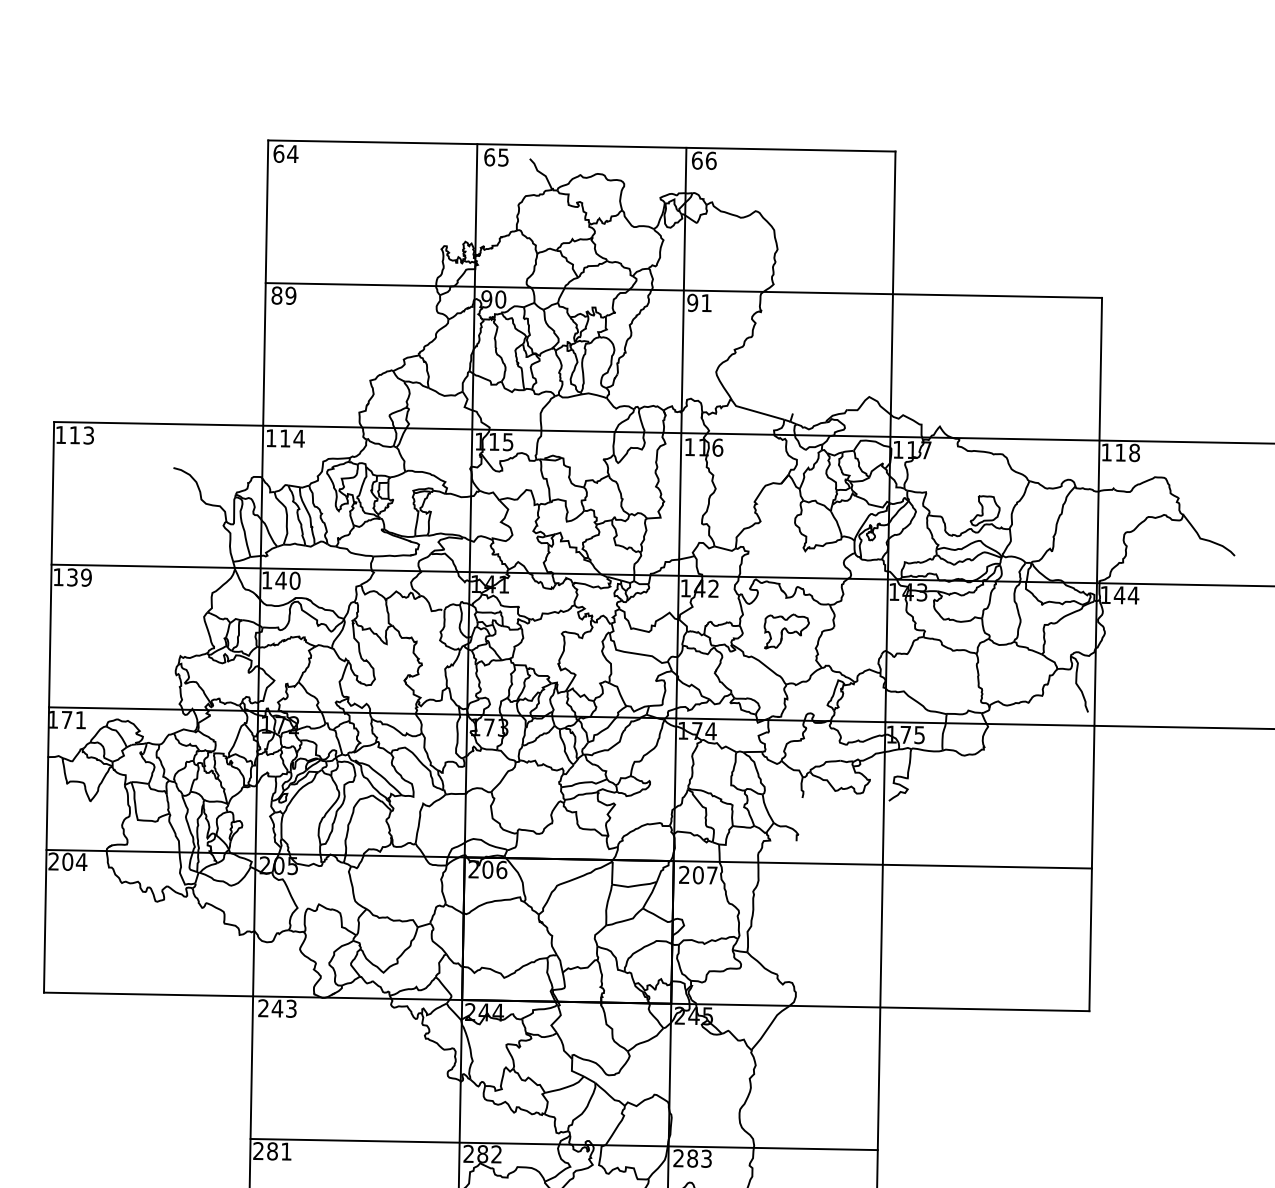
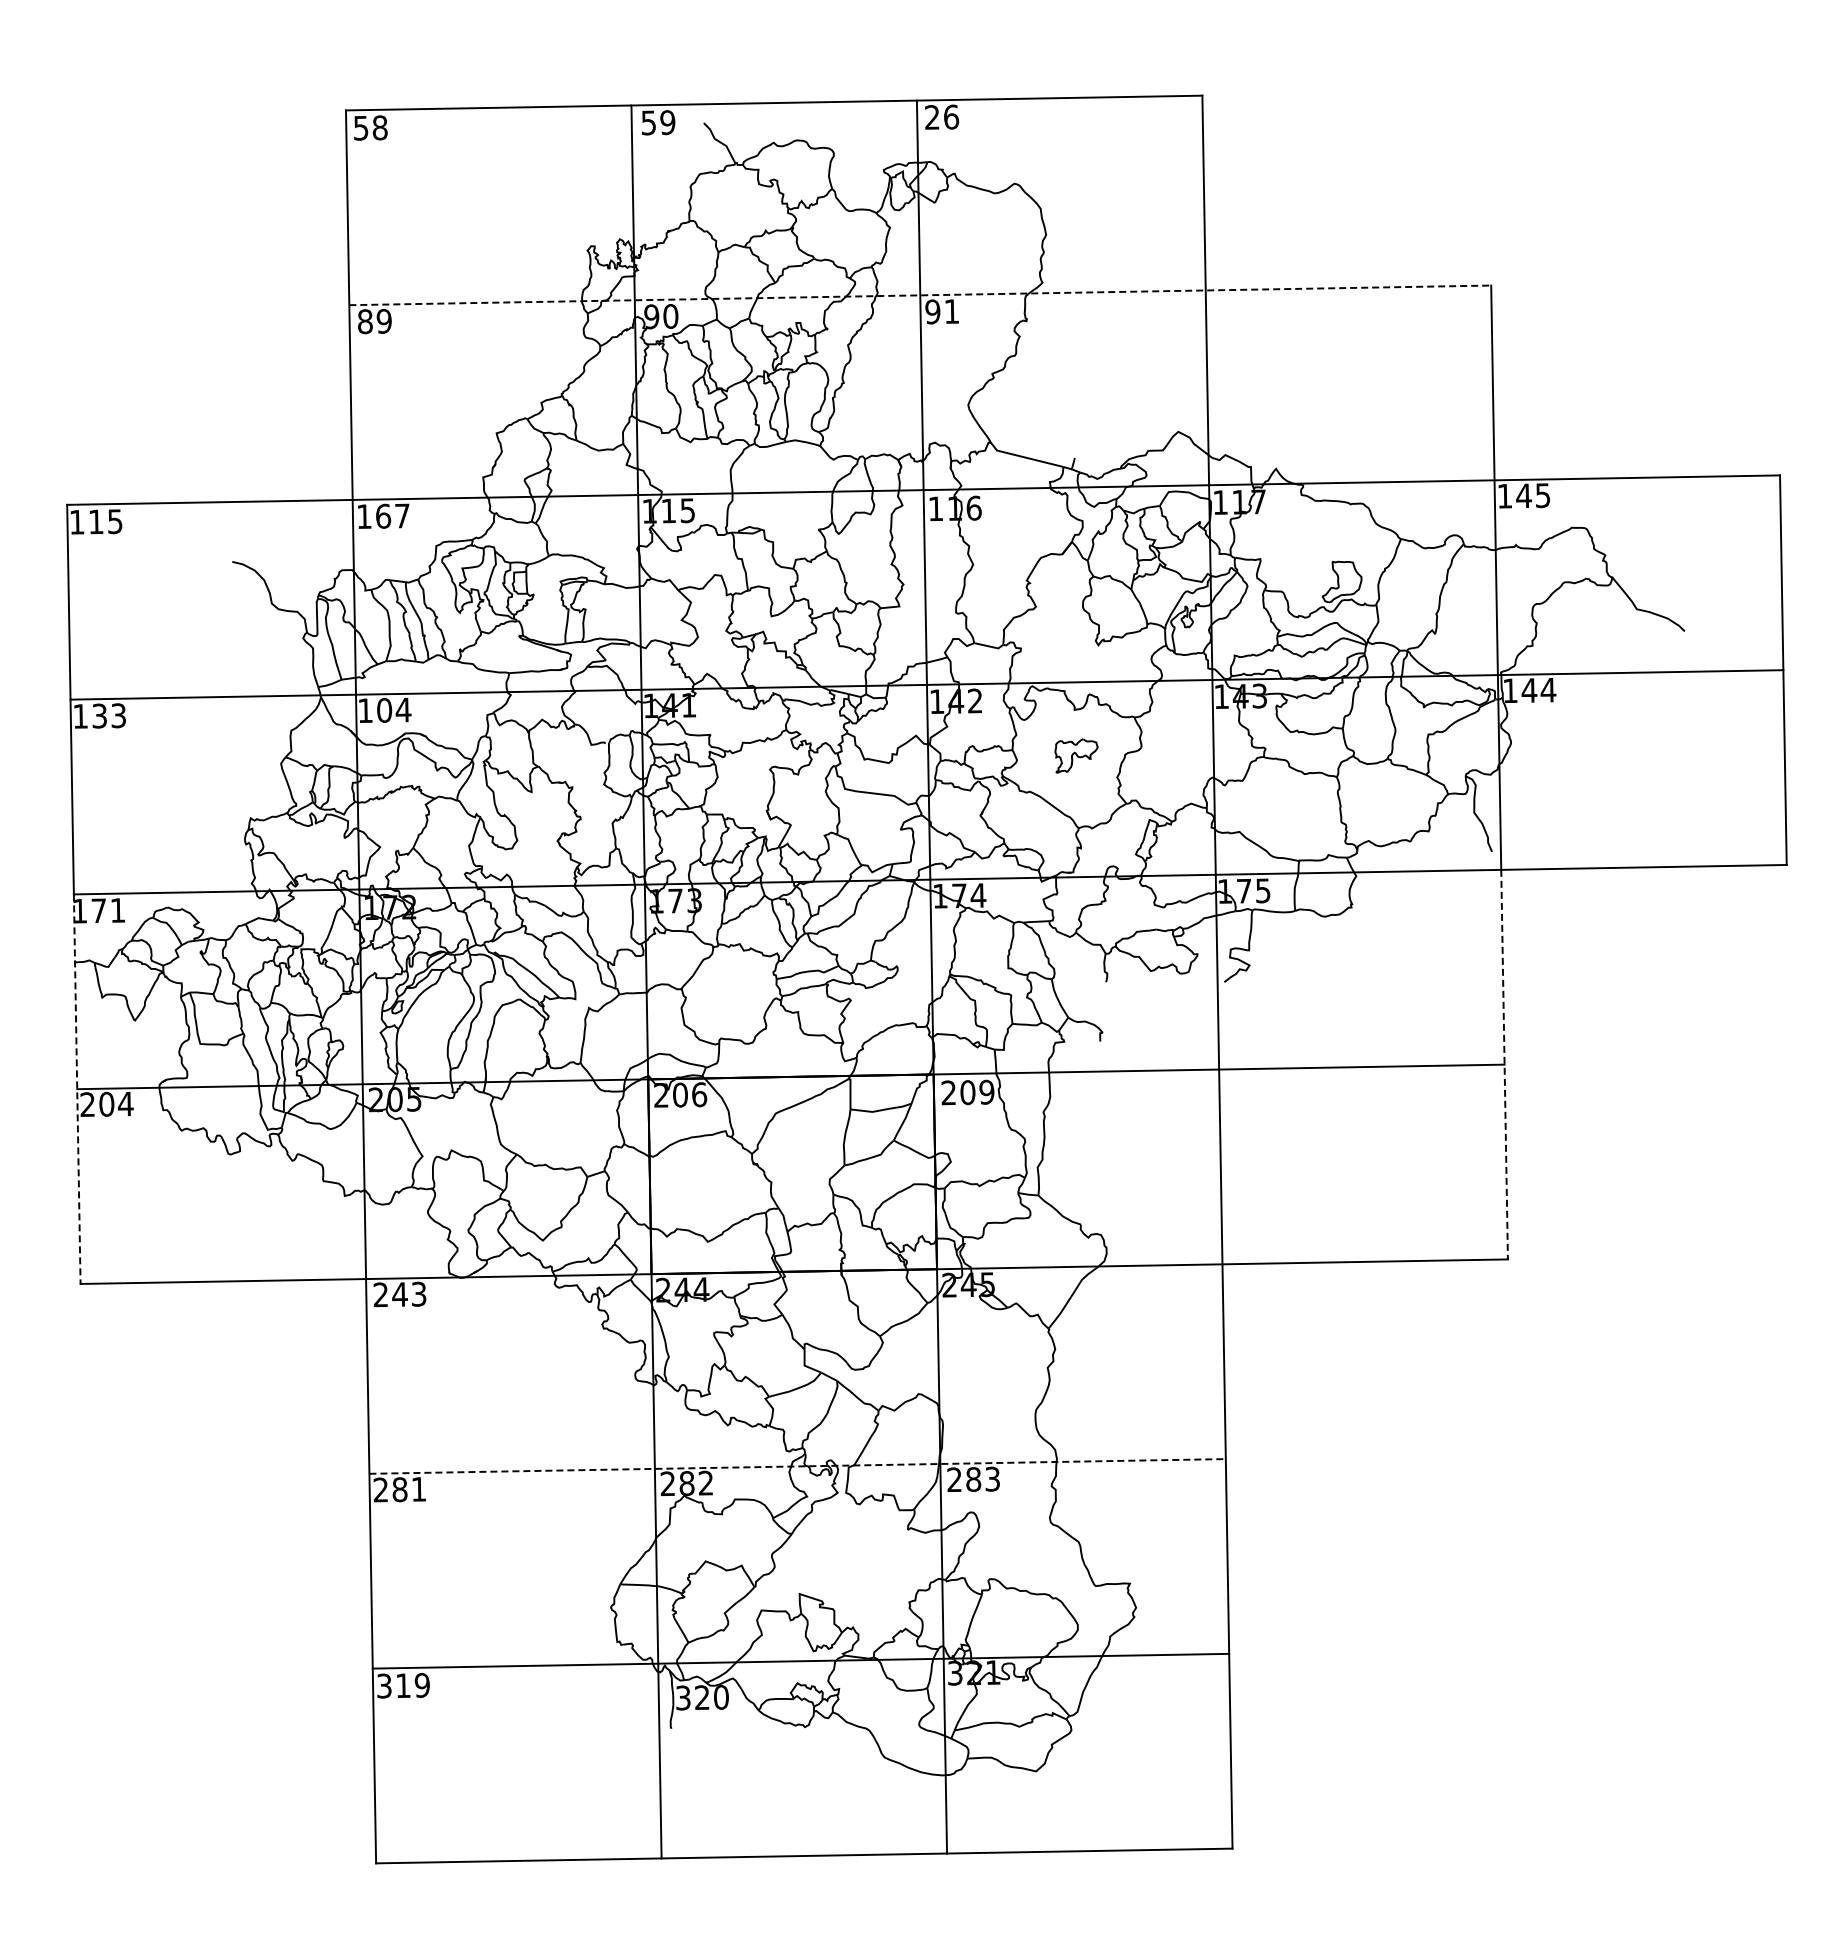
text: (285, 153) -> (370, 127), 64 -> 58
text: (496, 157) -> (658, 122), 65 -> 59
text: (697, 160) -> (932, 117), 66 -> 26
line: (684, 290) -> (920, 295), solid -> dashed
text: (89, 435) -> (115, 521), 113 -> 115
text: (292, 438) -> (393, 515), 114 -> 167
text: (1127, 452) -> (1533, 495), 118 -> 145
text: (86, 577) -> (118, 715), 139 -> 133
text: (287, 580) -> (393, 709), 140 -> 104
part: (786, 631) -> (1076, 755), size x0.7
line: (46, 850) -> (77, 1089), solid -> dashed
line: (1091, 868) -> (1504, 1064), solid -> dashed
text: (712, 874) -> (986, 1091), 207 -> 209
line: (564, 1144) -> (798, 1466), solid -> dashed

